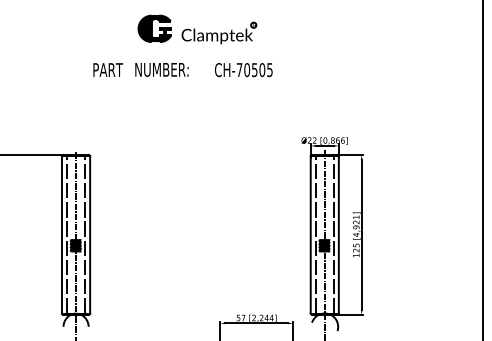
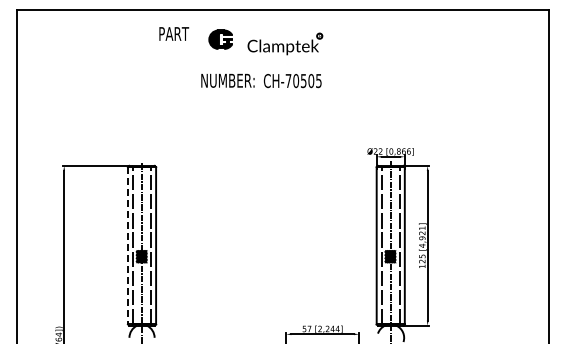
part: (154, 28) -> (220, 39), size x0.7
text: (108, 69) -> (174, 33), moved
text: (243, 70) -> (292, 81), moved
line: (61, 234) -> (127, 245), solid -> dashed

